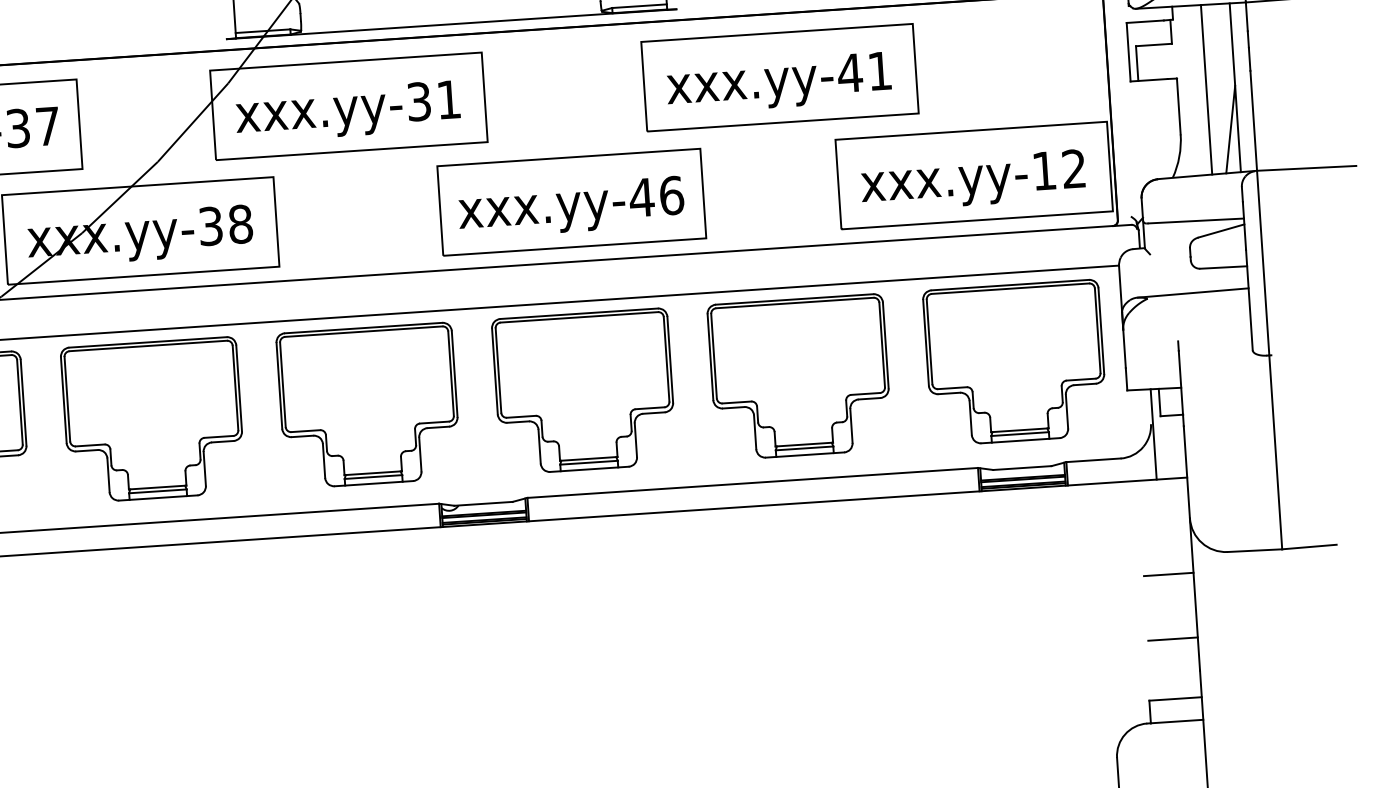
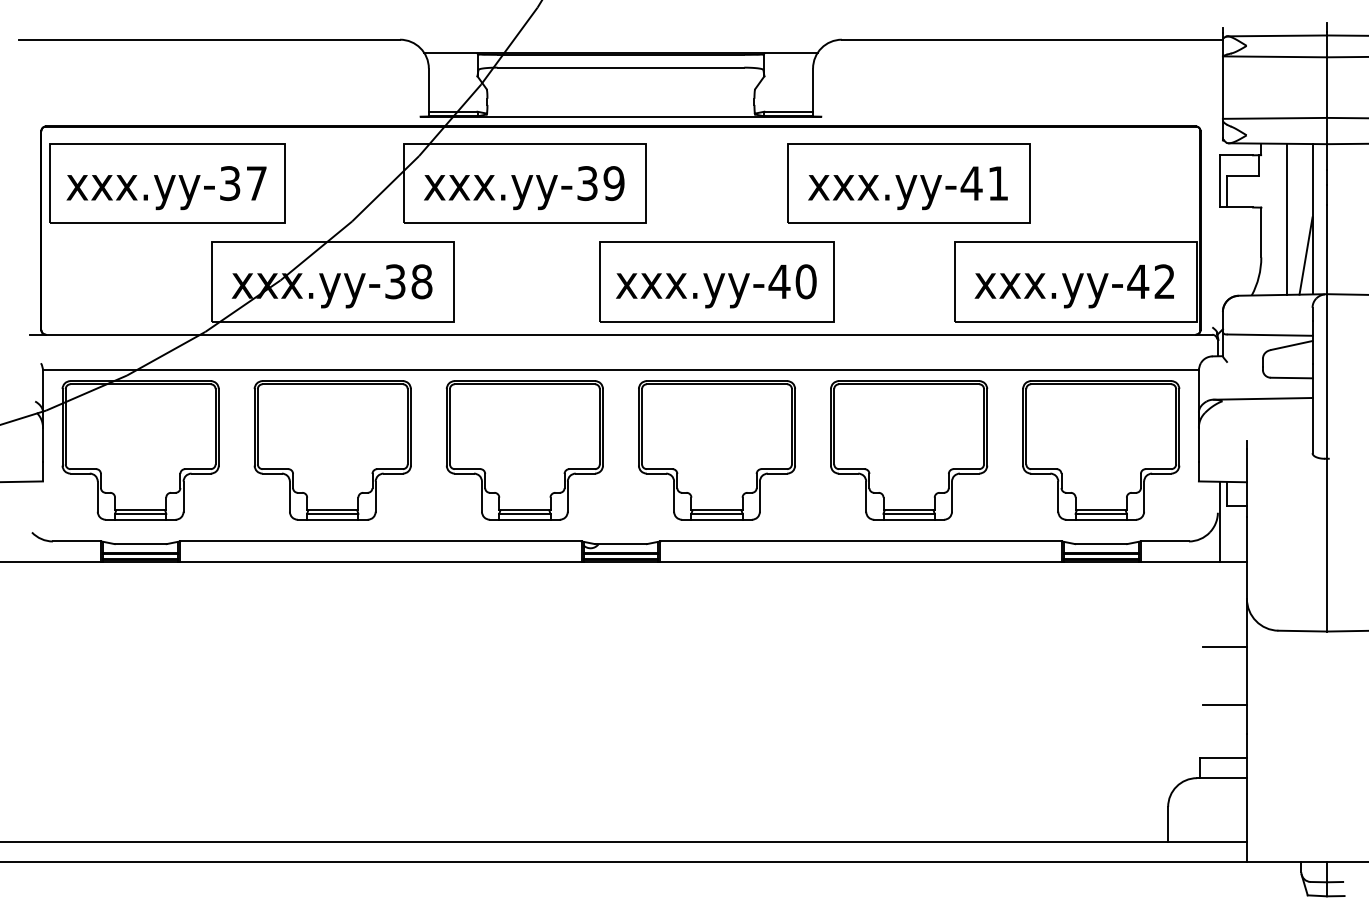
text: (448, 99) -> (613, 183), -31 -> -39
text: (1044, 170) -> (1138, 281), -12 -> -42
text: (671, 195) -> (805, 281), -46 -> -40

